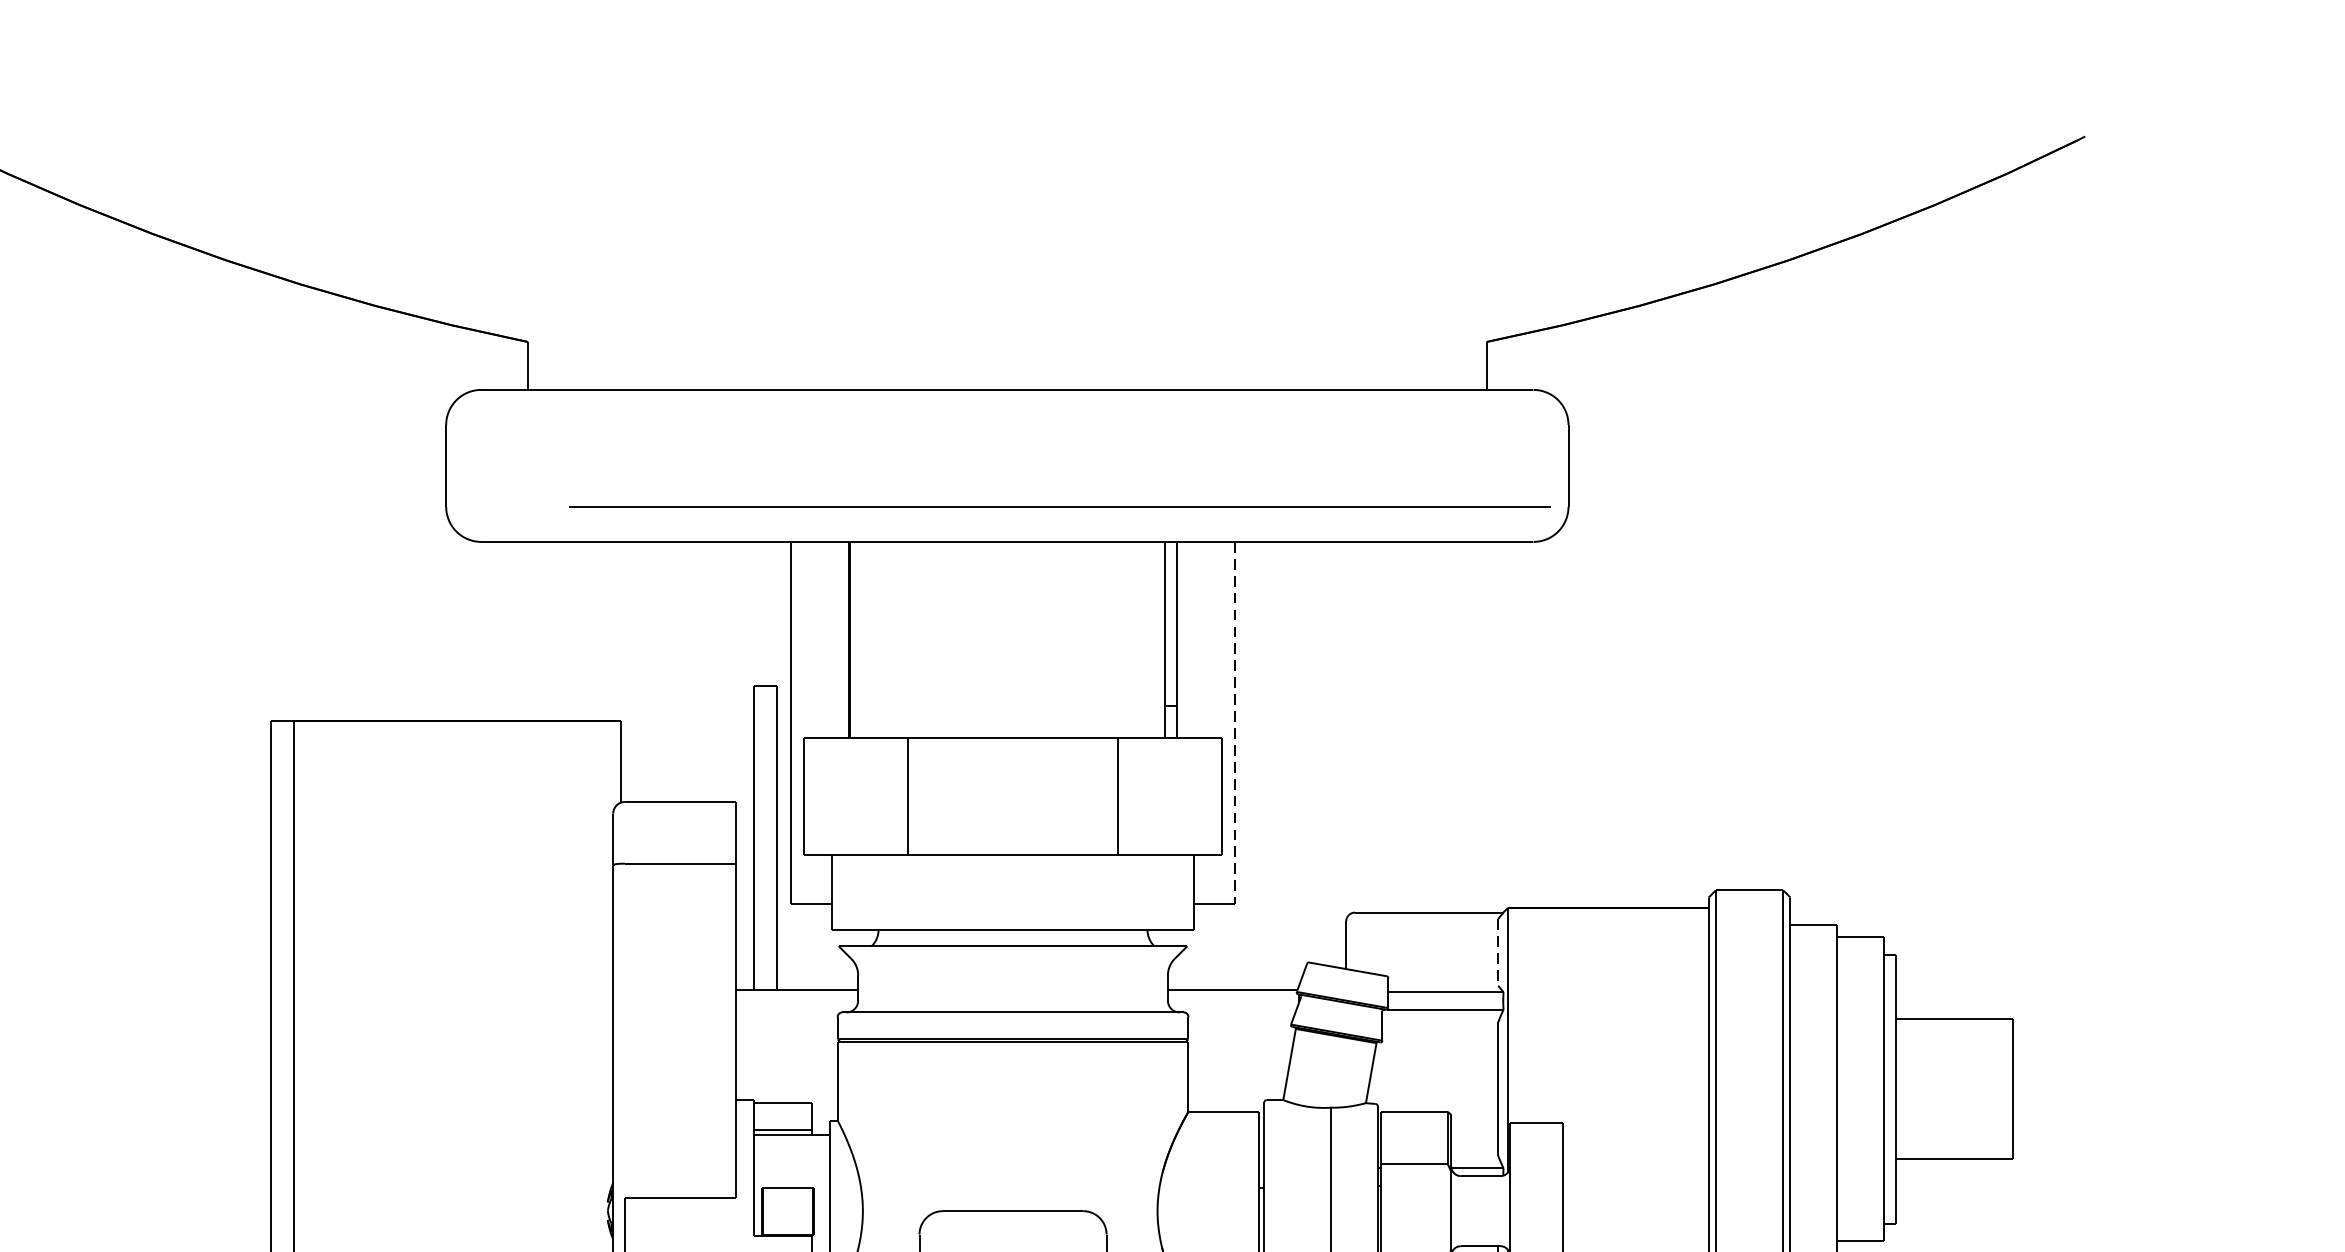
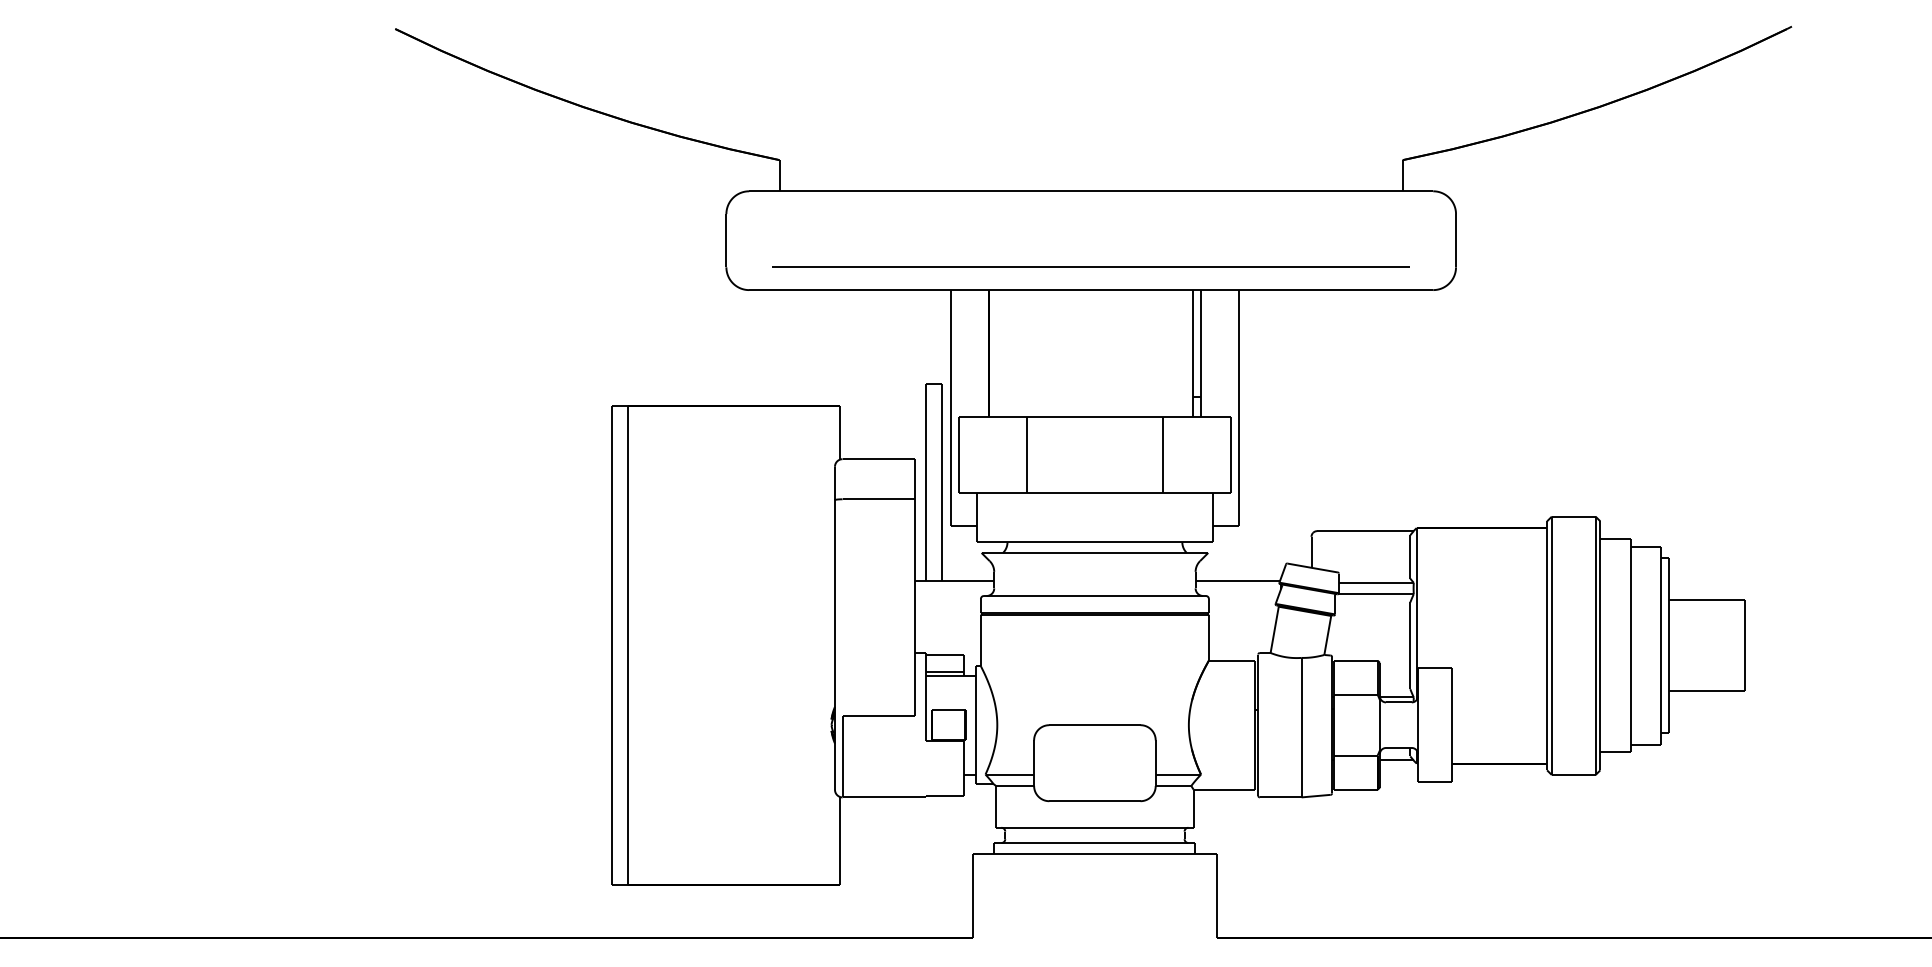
line: (1058, 505) -> (1090, 266), moved
line: (1235, 722) -> (1239, 407), dashed -> solid
line: (1498, 951) -> (1410, 556), dashed -> solid

